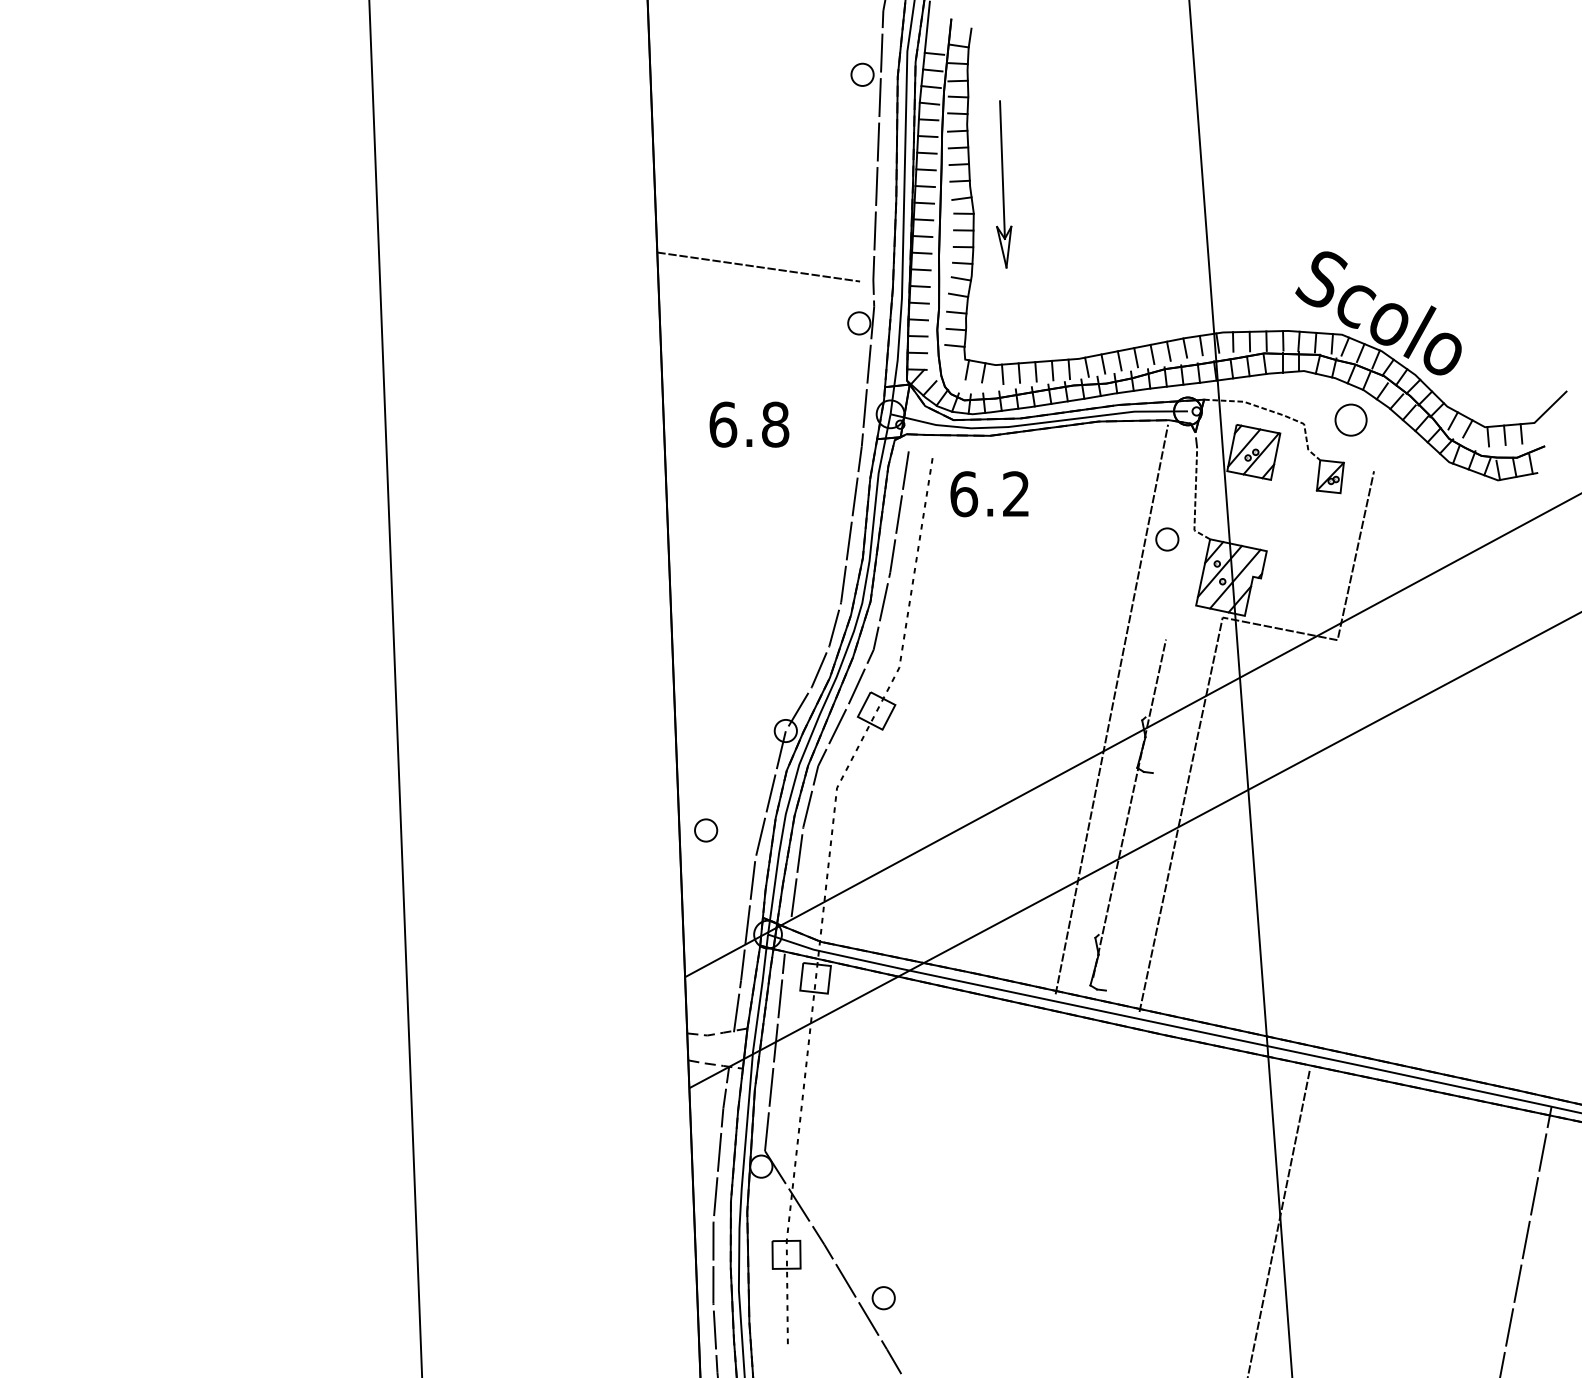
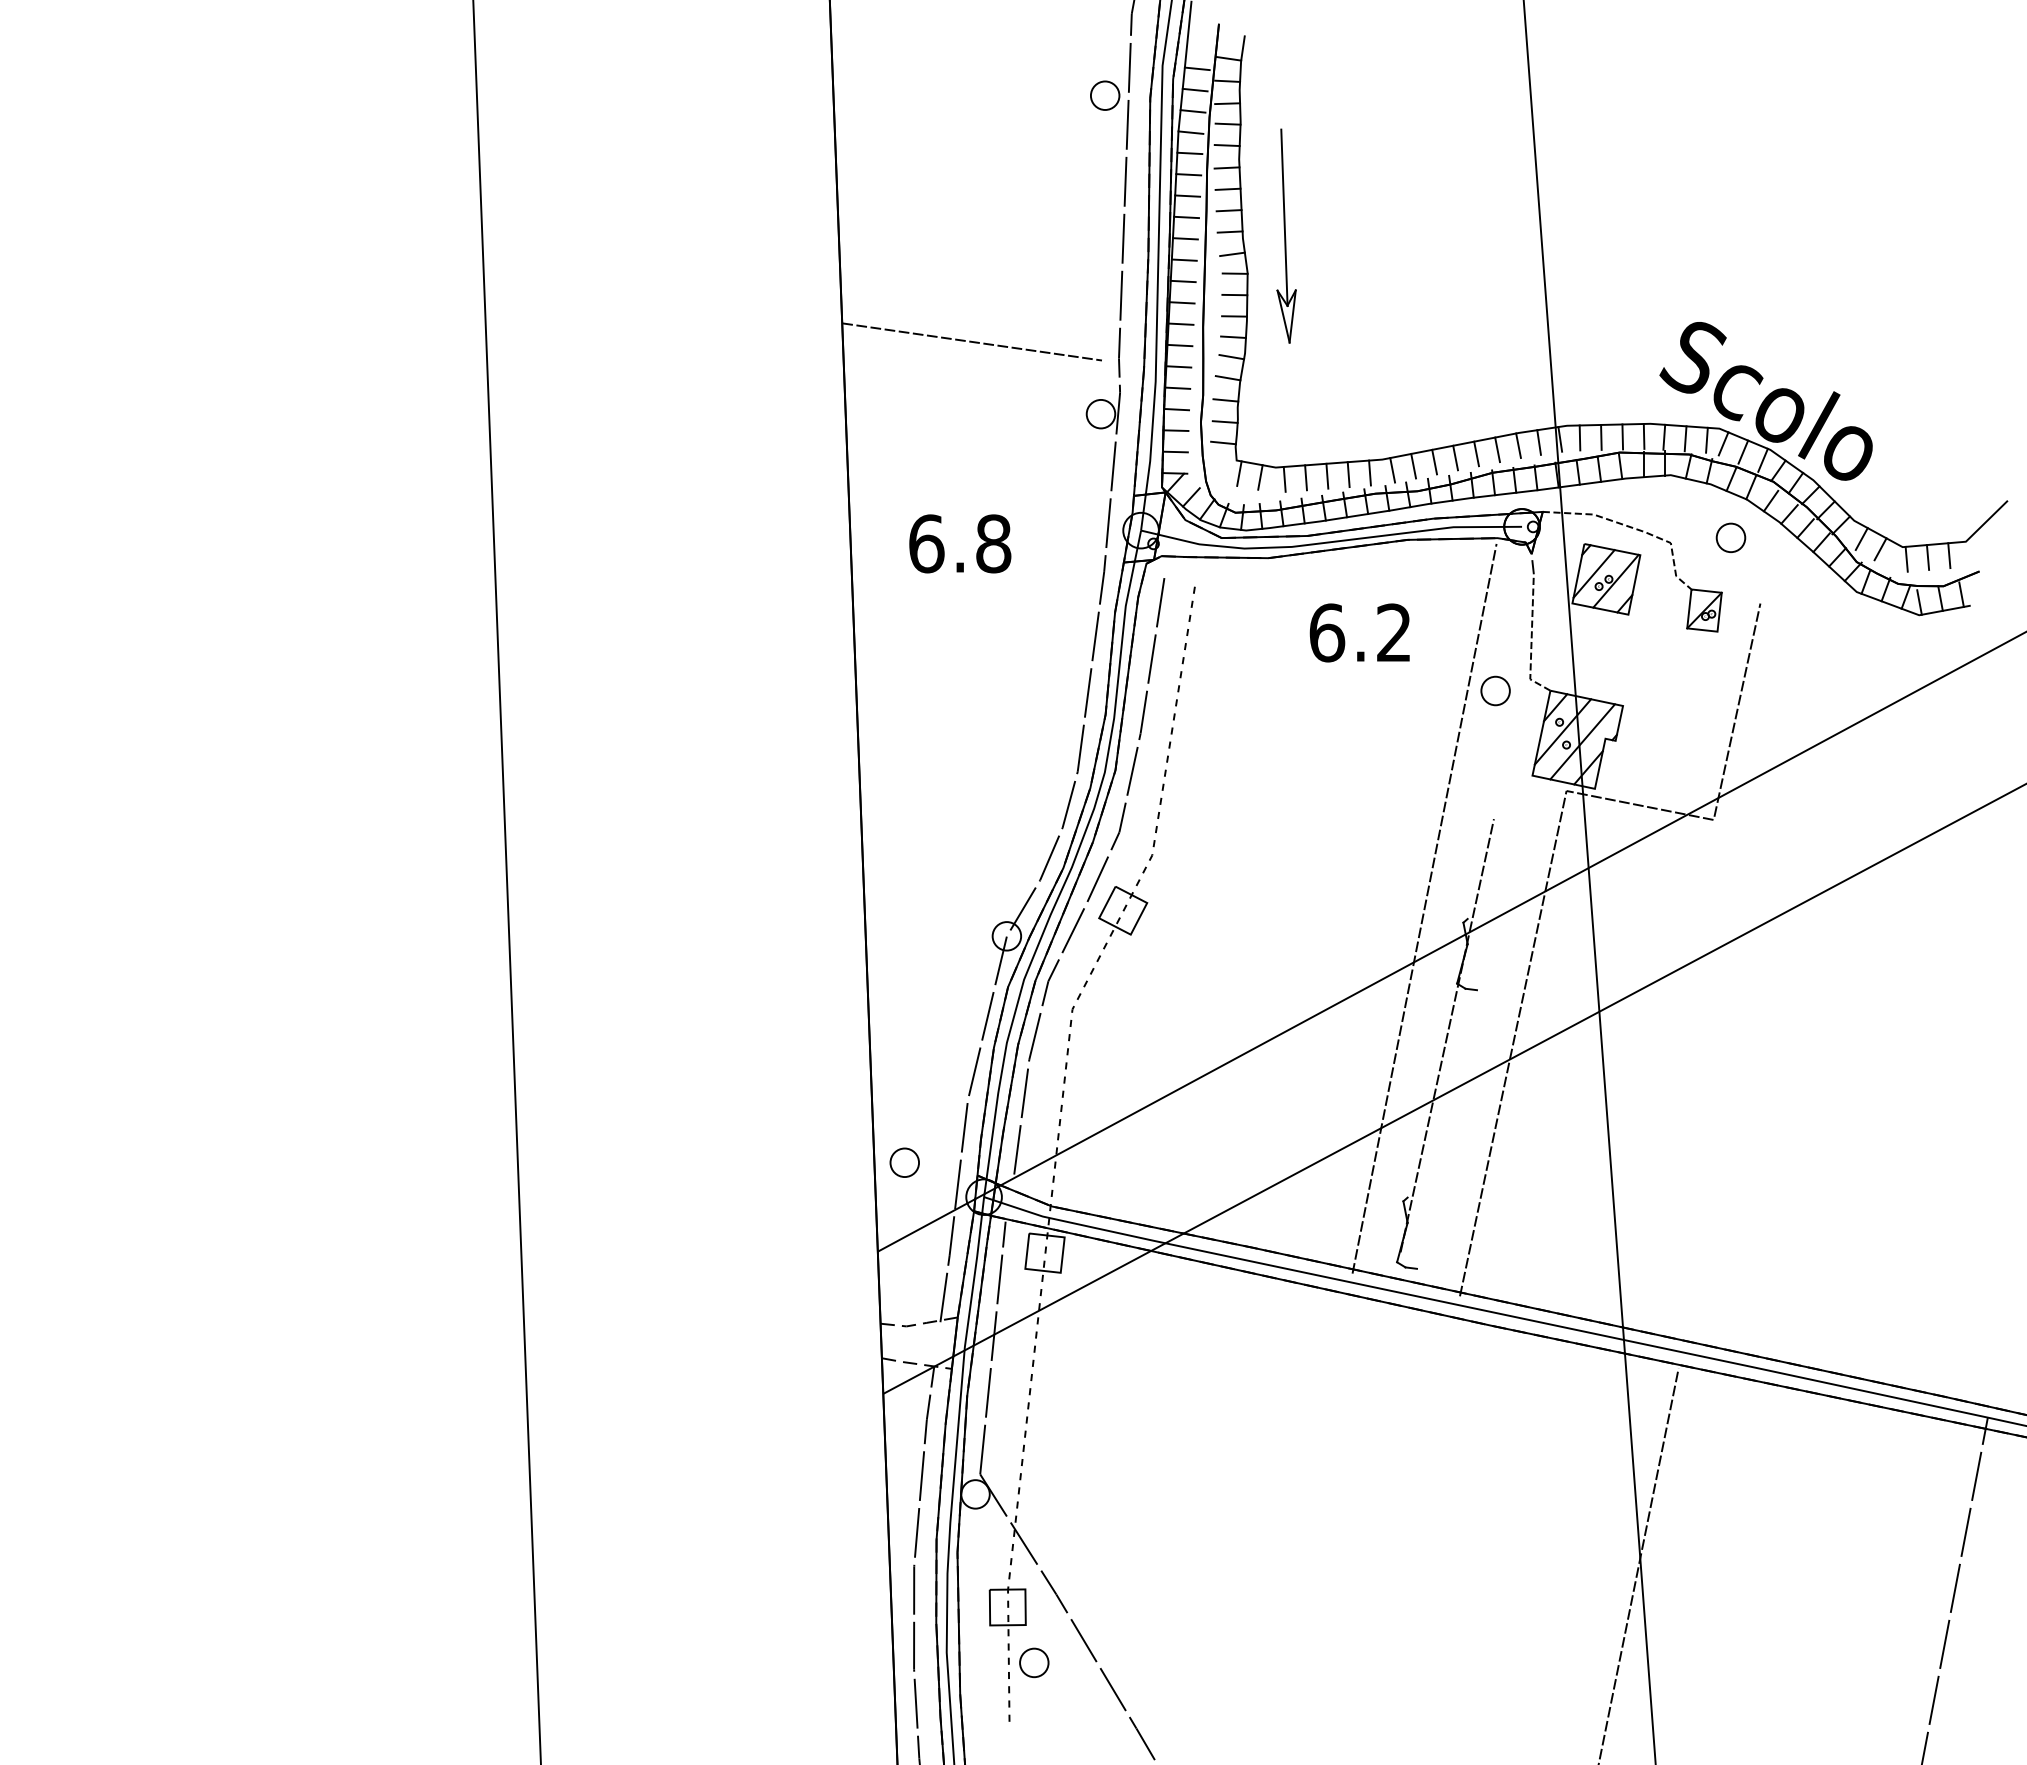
part: (1350, 419) -> (1730, 537), size x0.71
text: (989, 493) -> (1359, 632), moved
part: (705, 830) -> (904, 1162), moved
part: (883, 1297) -> (1034, 1662), moved

